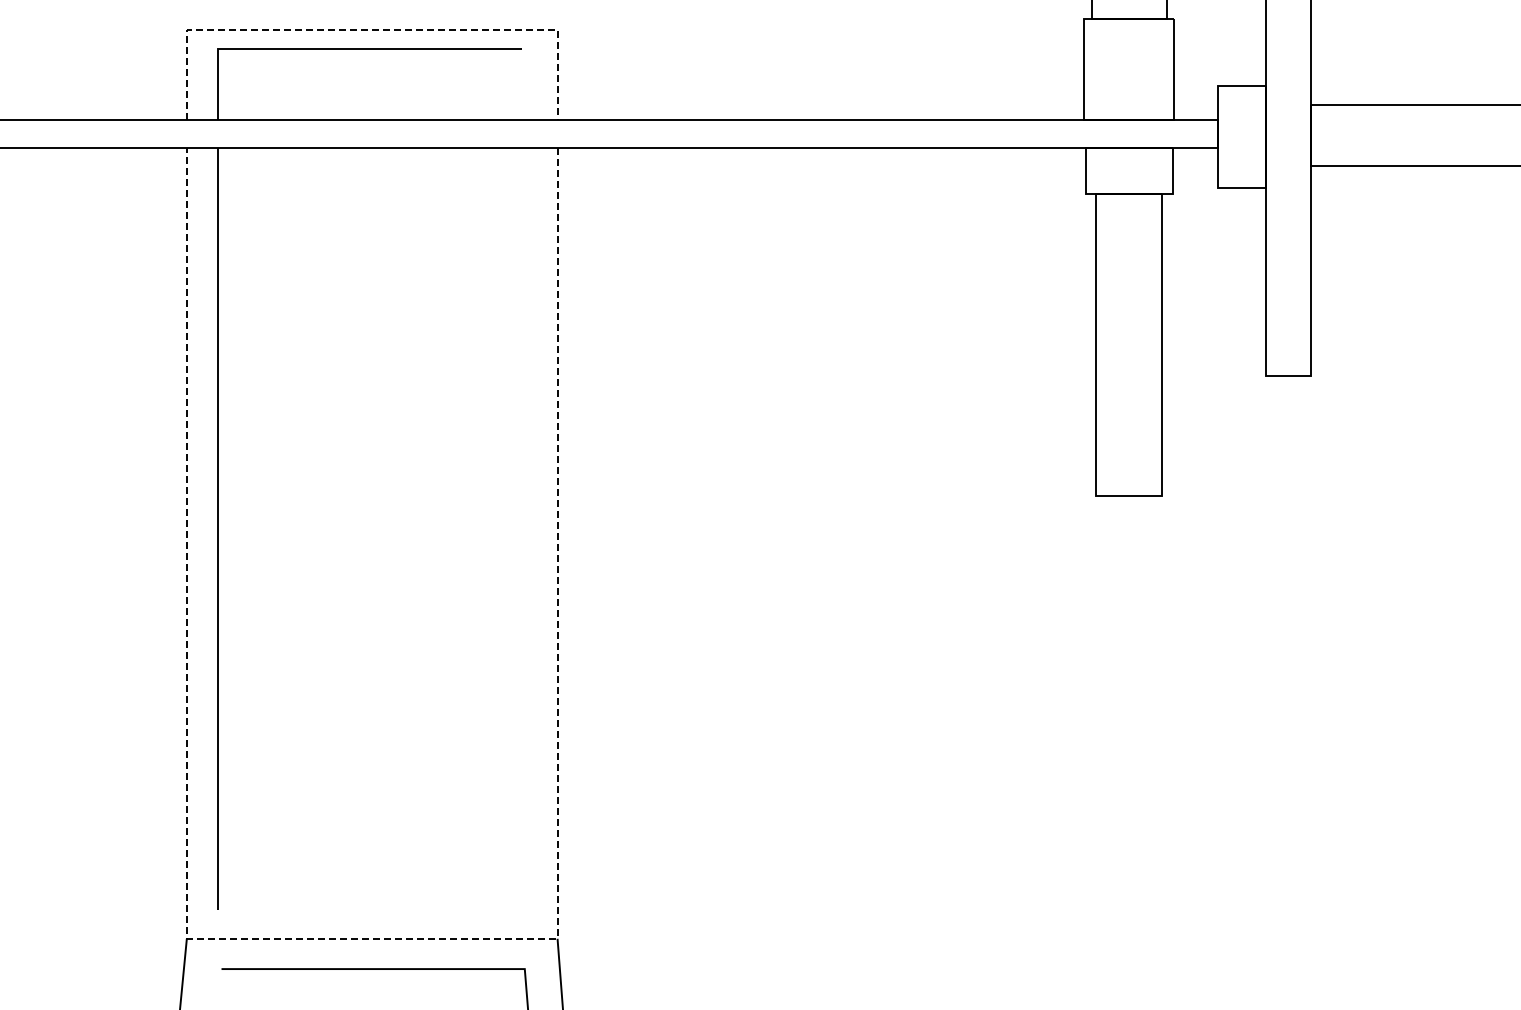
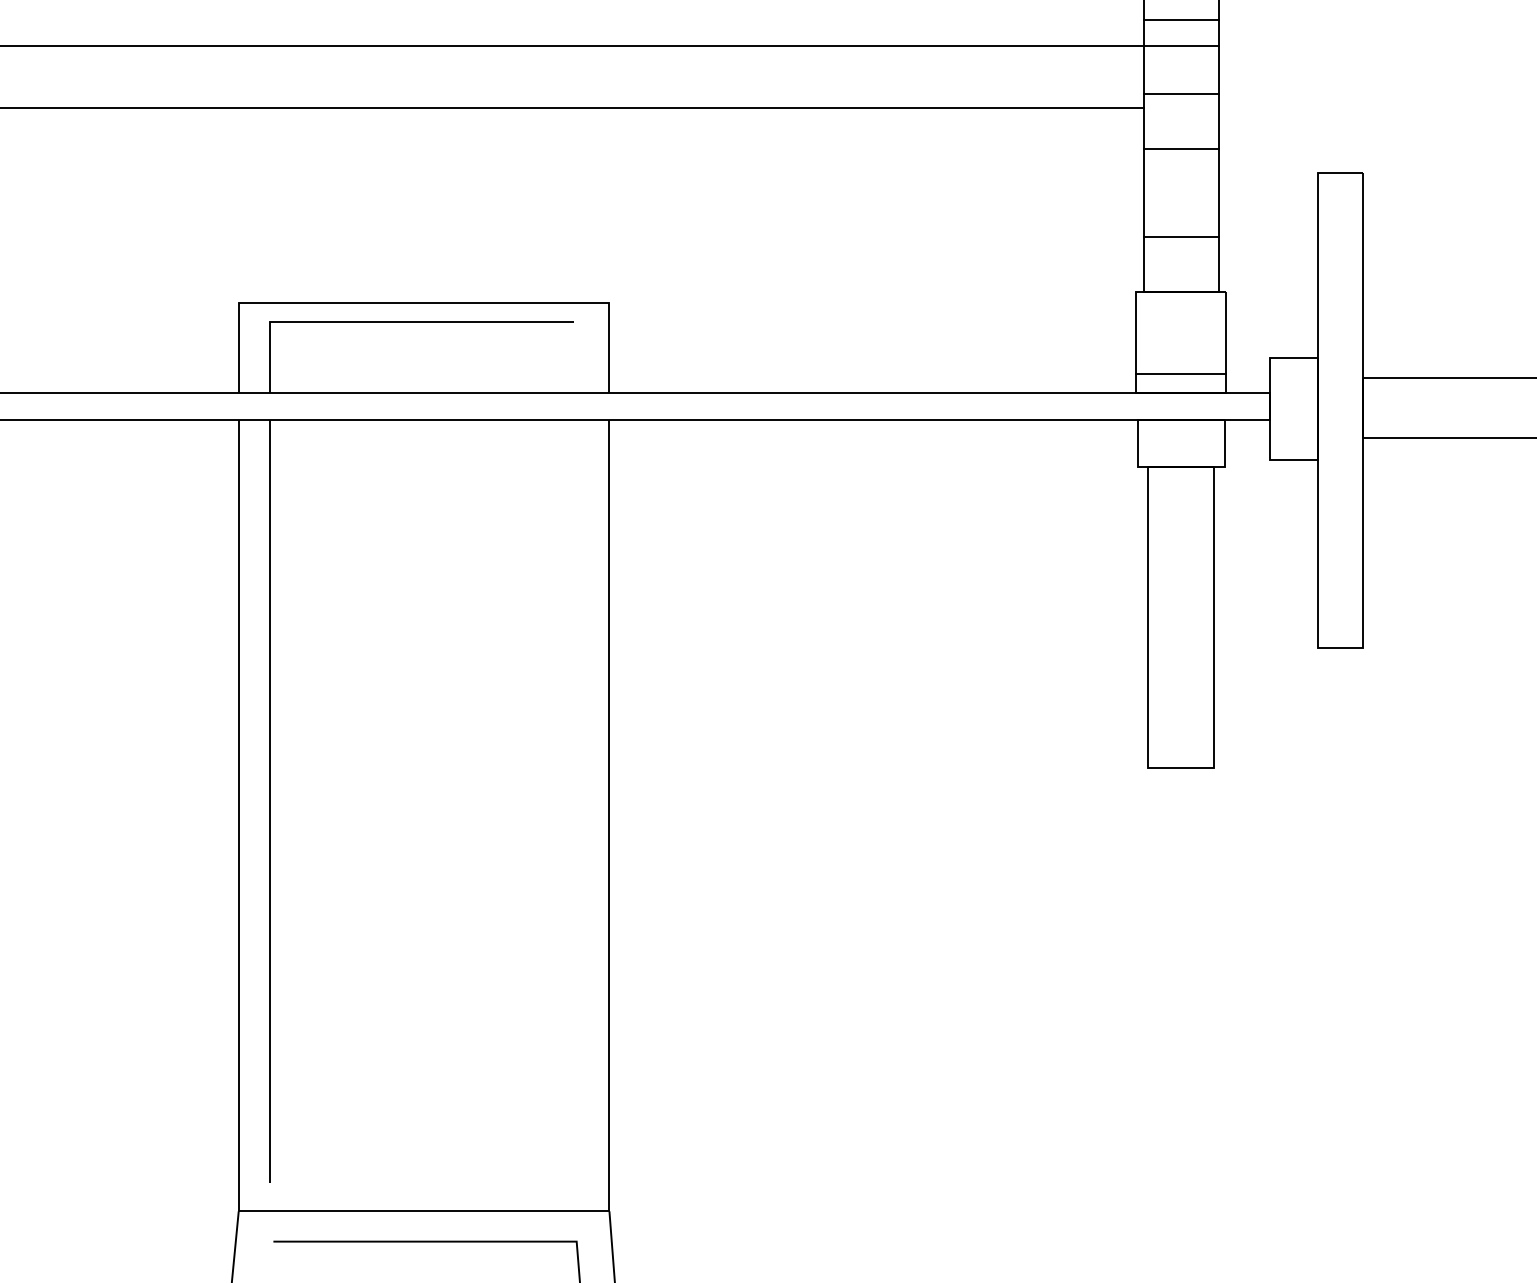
line: (372, 29) -> (424, 302), dashed -> solid
line: (1128, 100) -> (1180, 373), added
line: (371, 938) -> (423, 1211), dashed -> solid

